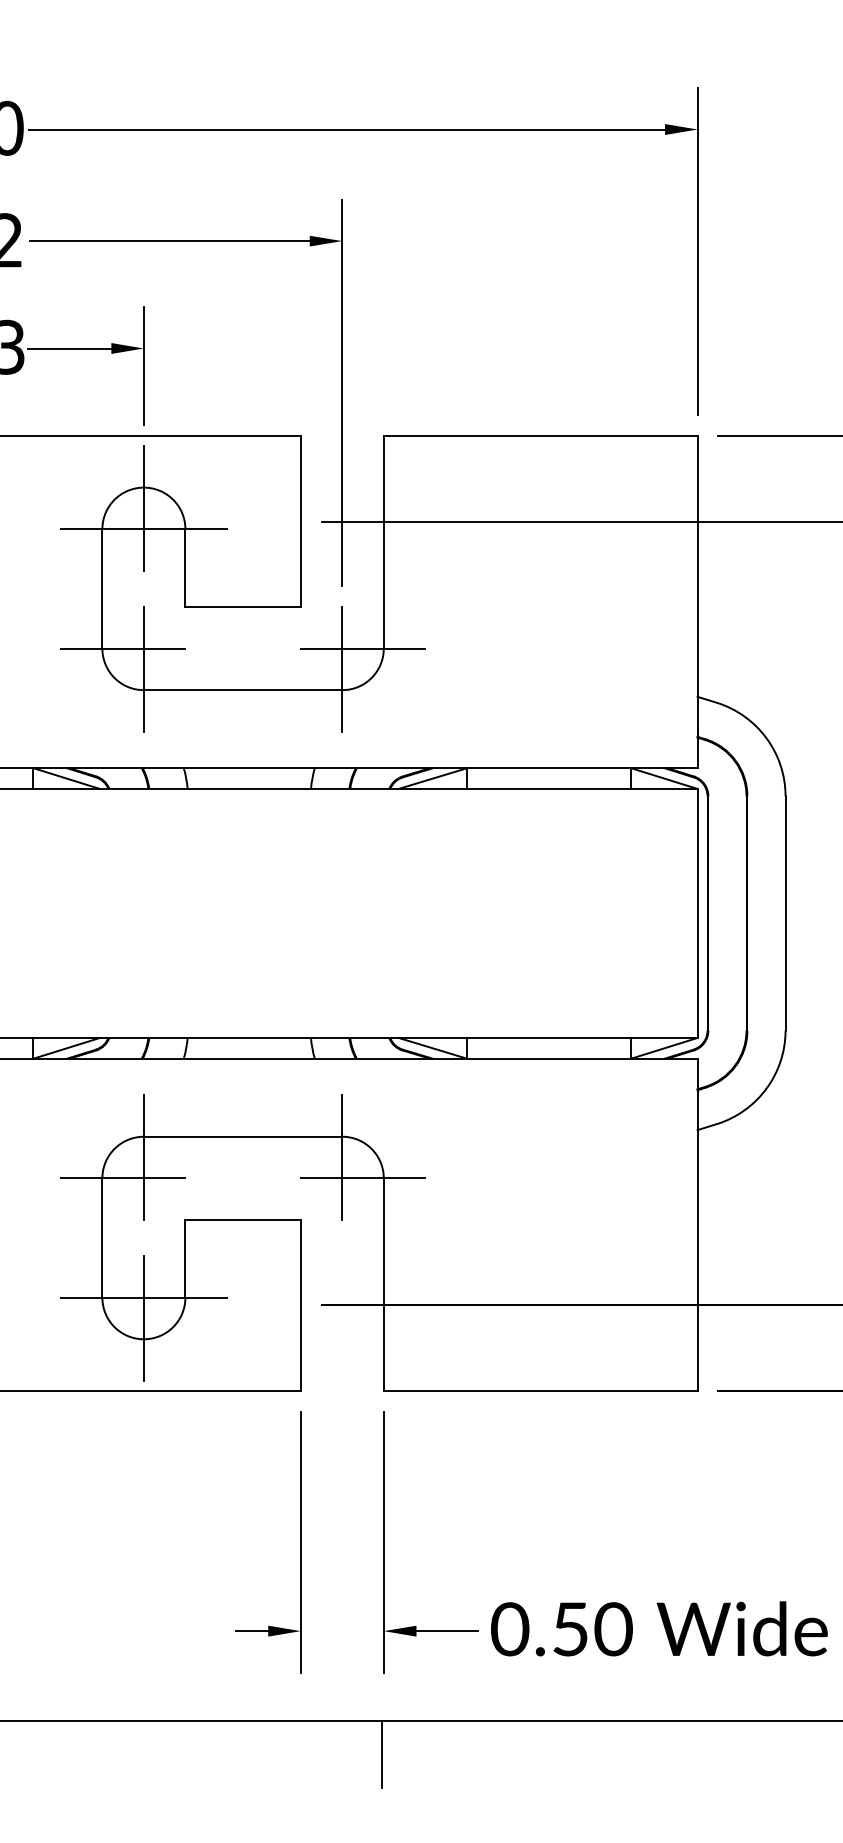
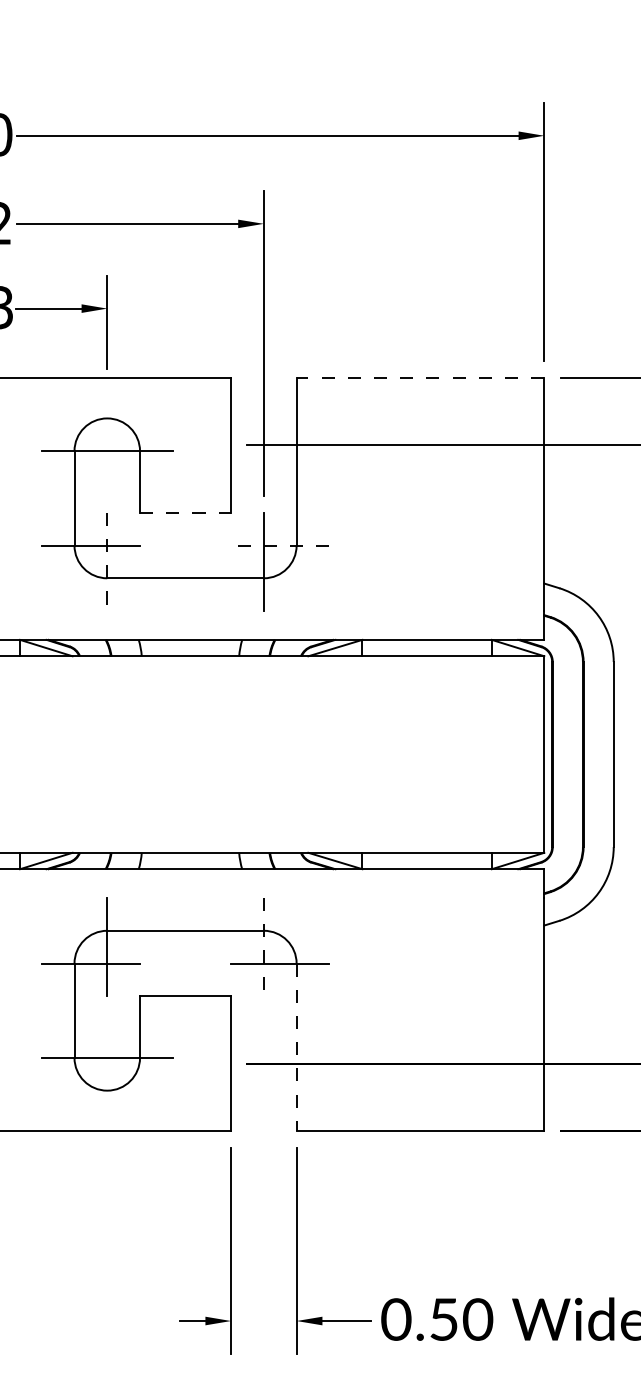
line: (540, 436) -> (420, 378), solid -> dashed
line: (143, 508) -> (106, 434), removed
line: (243, 607) -> (185, 513), solid -> dashed
line: (362, 648) -> (279, 545), solid -> dashed
line: (143, 669) -> (106, 561), solid -> dashed
line: (342, 1158) -> (264, 947), solid -> dashed
line: (383, 1285) -> (296, 1048), solid -> dashed
line: (143, 1318) -> (106, 1074), removed

